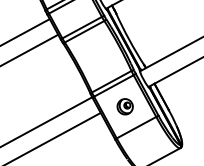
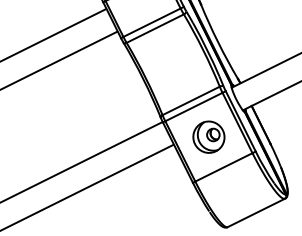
part: (124, 106) -> (208, 136), size x1.43

